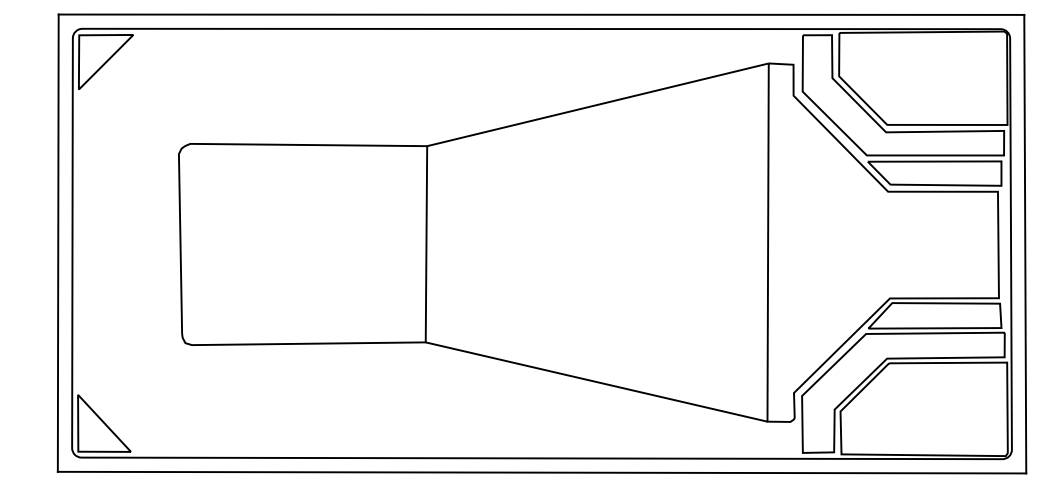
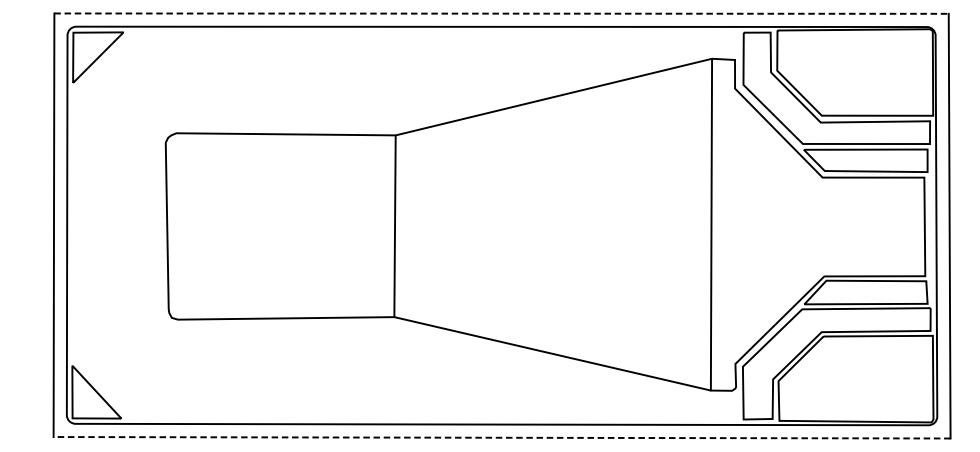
line: (541, 14) -> (501, 13), solid -> dashed
line: (541, 472) -> (501, 437), solid -> dashed

